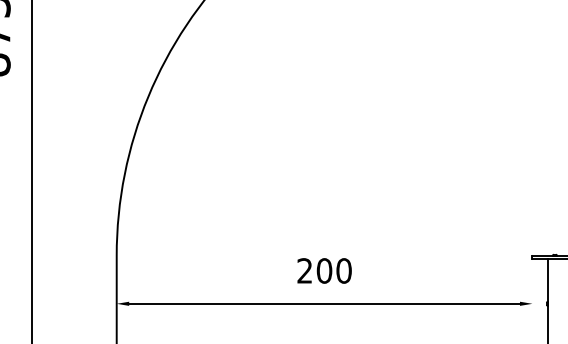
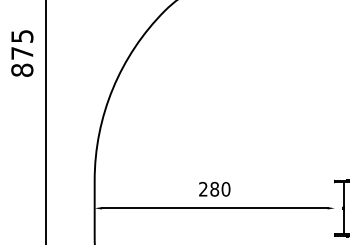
text: (324, 271) -> (214, 189), 200 -> 280

